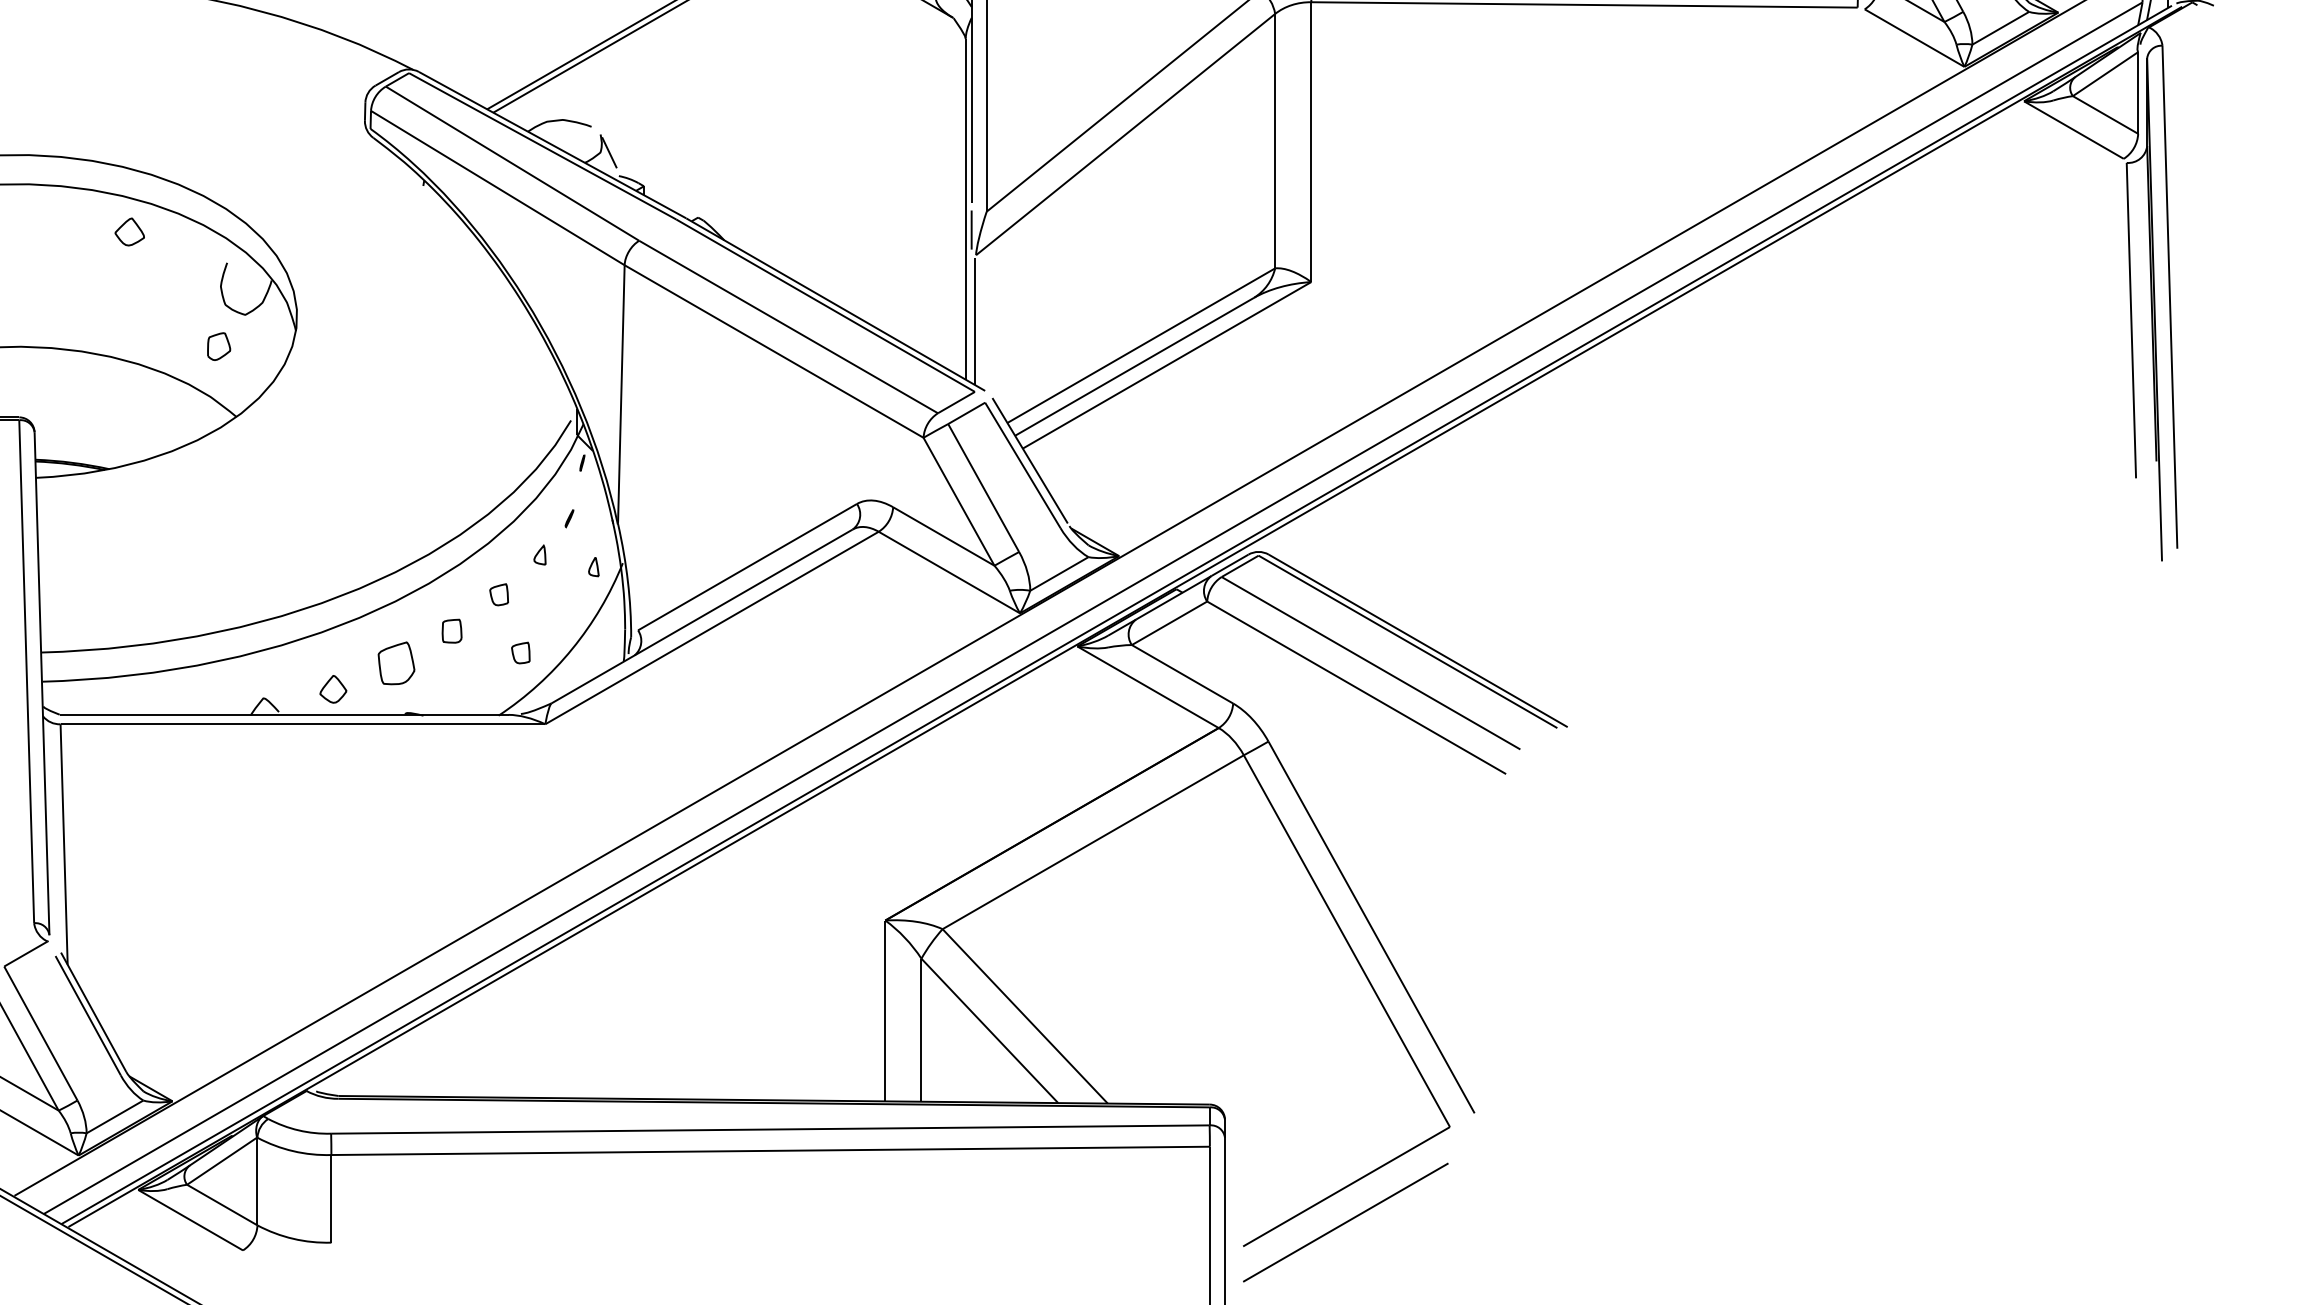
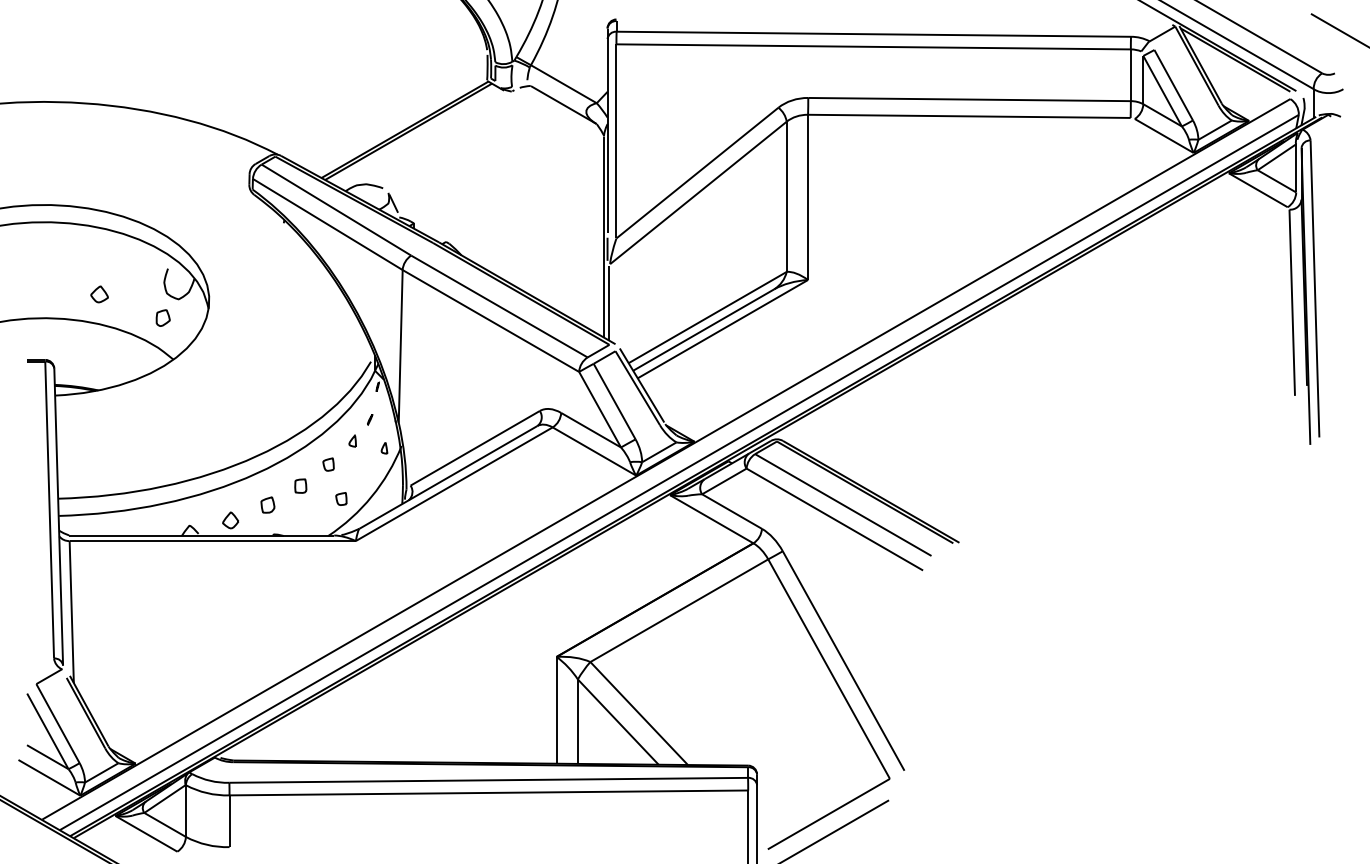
part: (129, 232) -> (99, 294), moved
part: (395, 662) -> (267, 504), size x0.62

